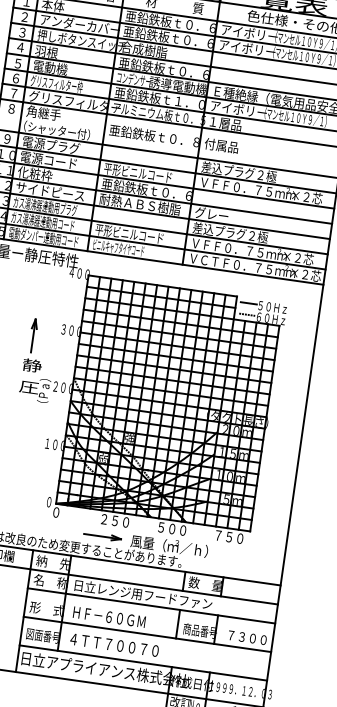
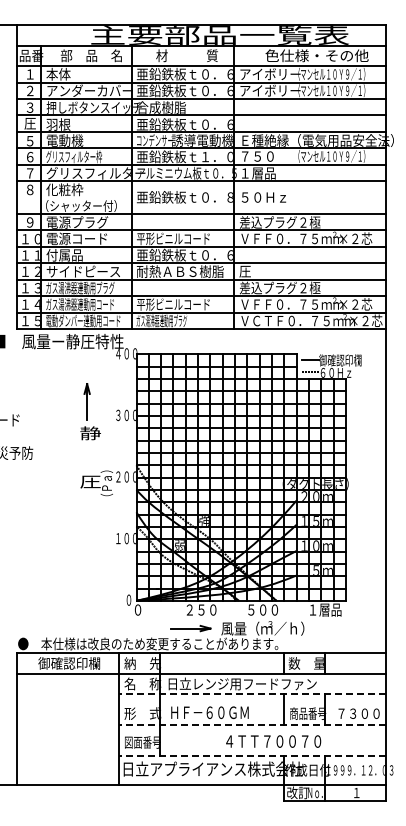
text: (19, 47) -> (29, 123), ４ -> 圧
text: (238, 109) -> (270, 156), アイボリー -> ７５０
text: (43, 112) -> (64, 189), 角継手 -> 化粧枠
text: (226, 146) -> (262, 197), 付属品 -> ５０Ｈｚ
text: (35, 173) -> (64, 254), 化粧枠 -> 付属品
text: (211, 214) -> (257, 271), グレー -> 圧
text: (118, 247) -> (163, 320), ビニルキャブタイヤコード -> ガス湯沸器連動用プラグ
text: (276, 307) -> (340, 360), ５０Ｈｚ -> 御確認印欄
part: (35, 345) -> (90, 411), moved
text: (230, 536) -> (325, 609), ７５０ -> １層品
line: (151, 605) -> (252, 694), solid -> dashed
line: (147, 634) -> (252, 725), solid -> dashed
text: (114, 645) -> (273, 741), moved
line: (143, 663) -> (252, 756), solid -> dashed

